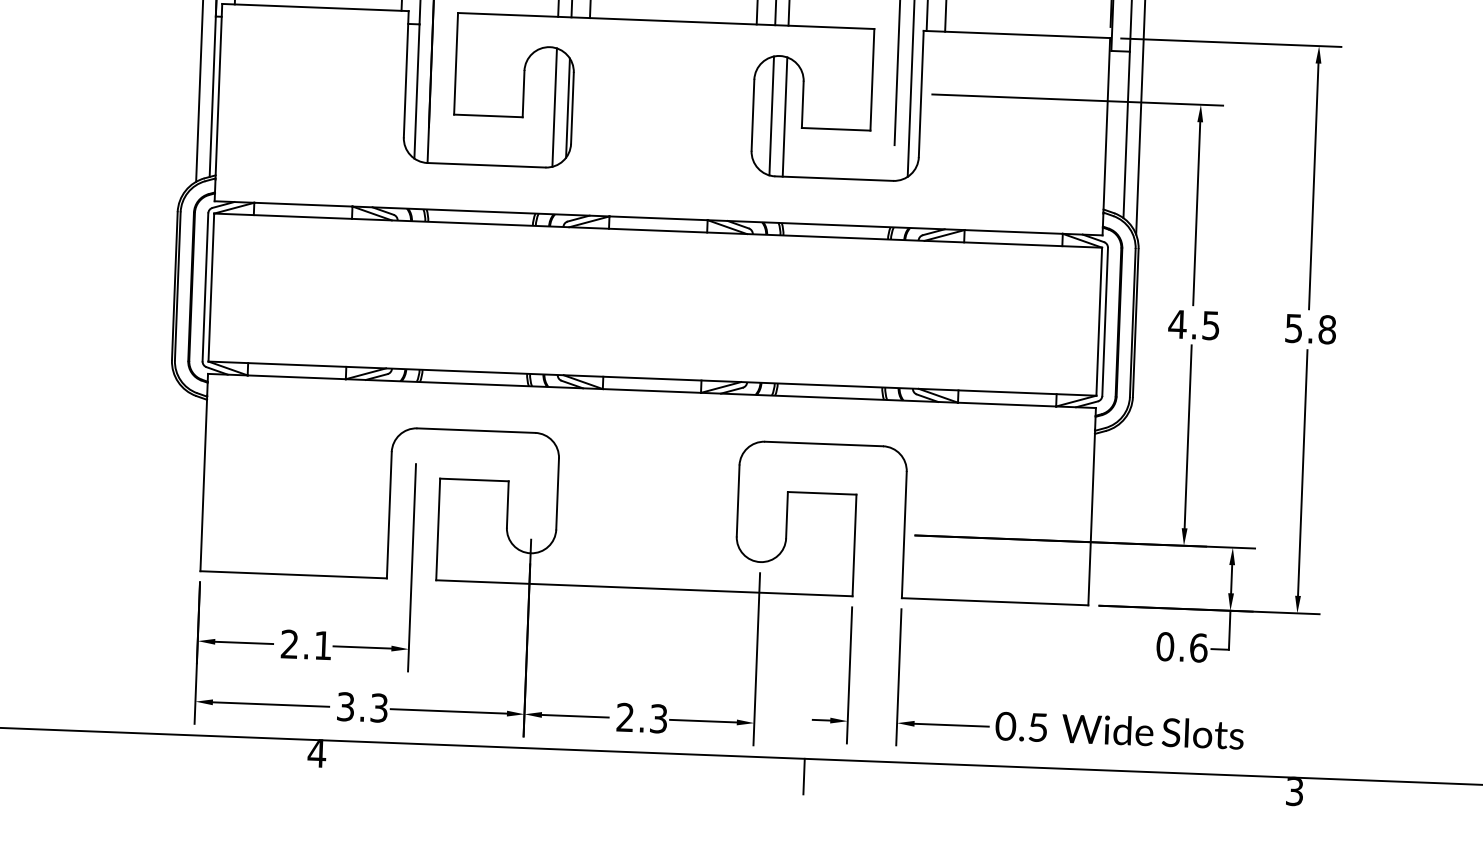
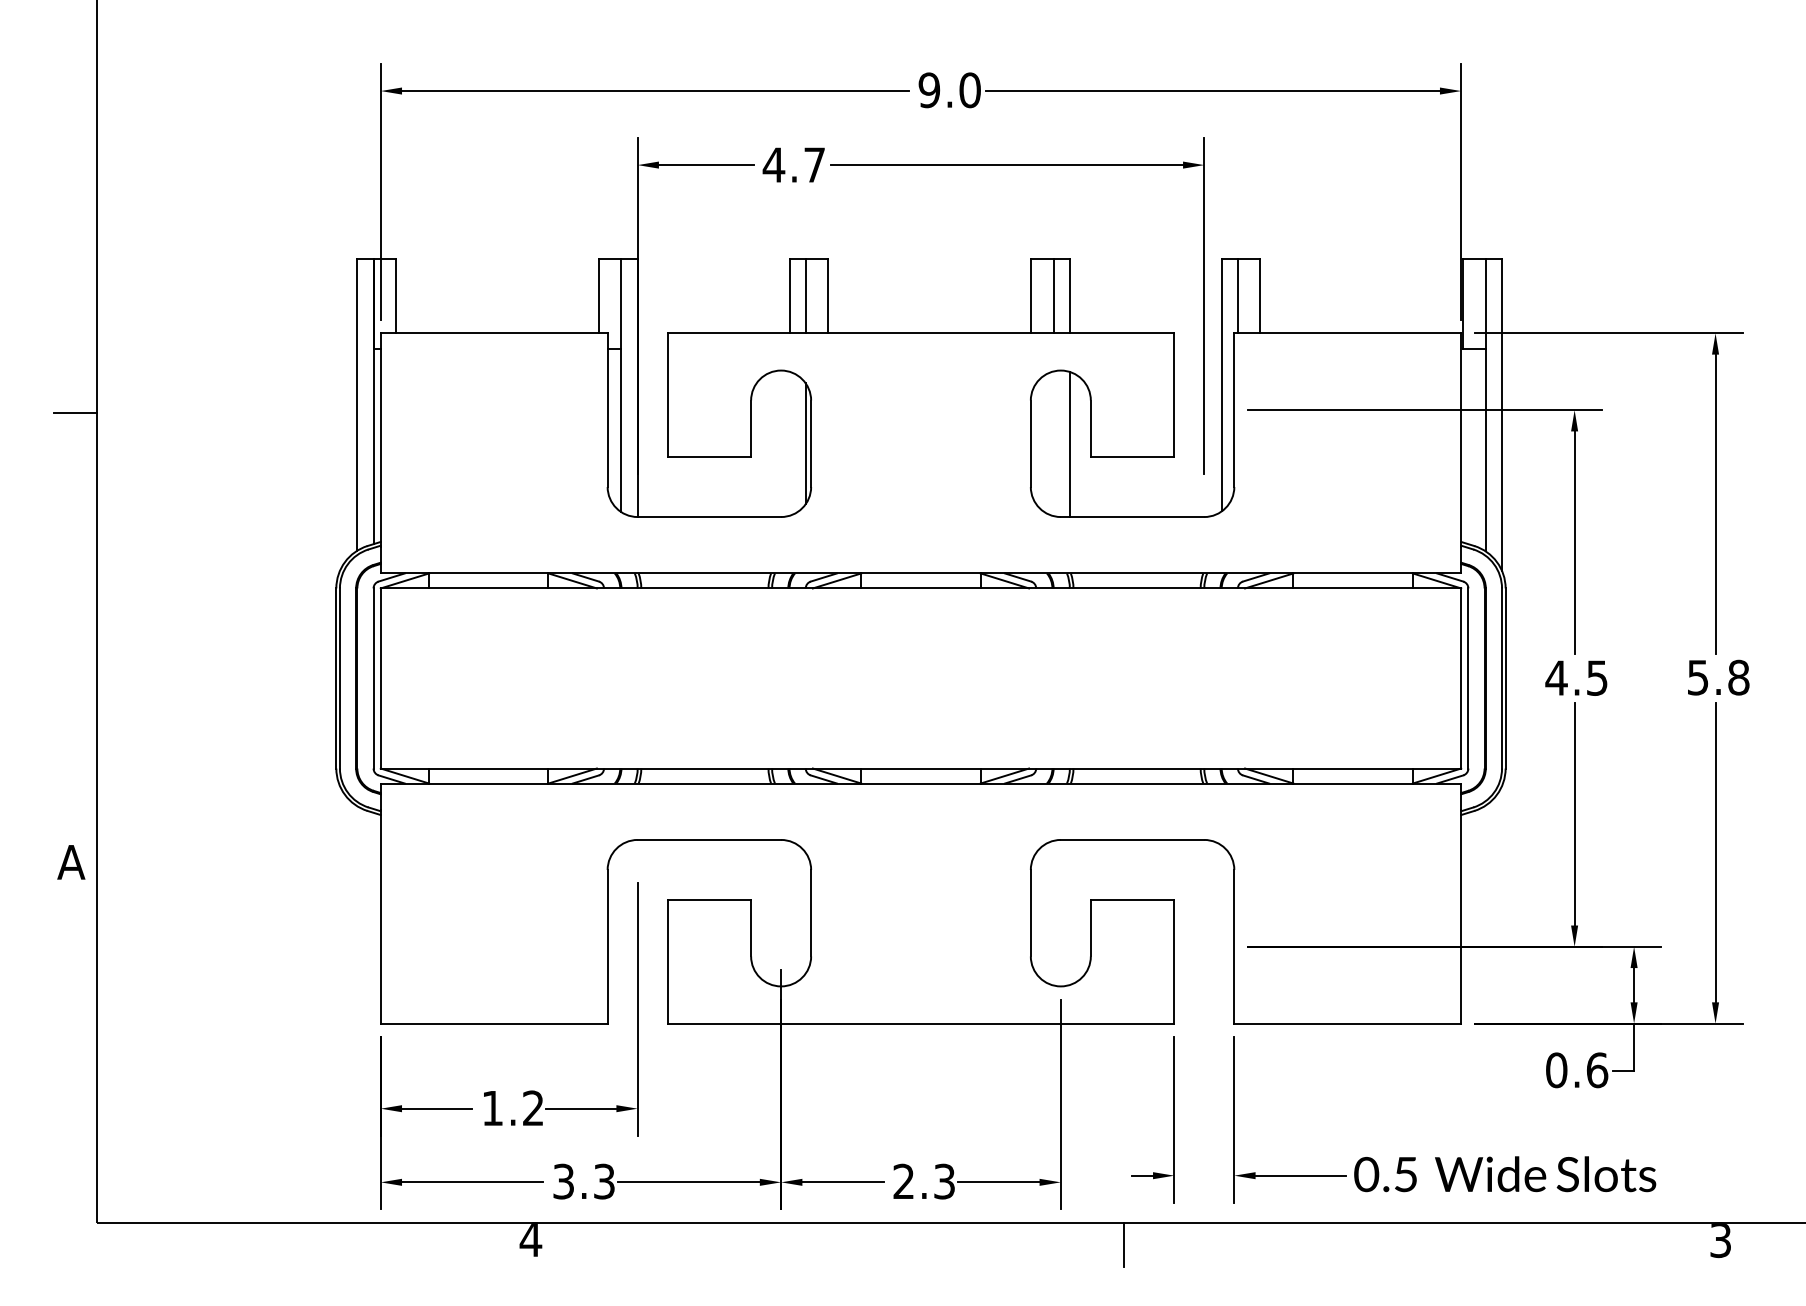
line: (554, 107) -> (789, 443), removed
line: (771, 115) -> (1053, 443), removed
text: (306, 644) -> (512, 1107), 2.1 -> 1.2

